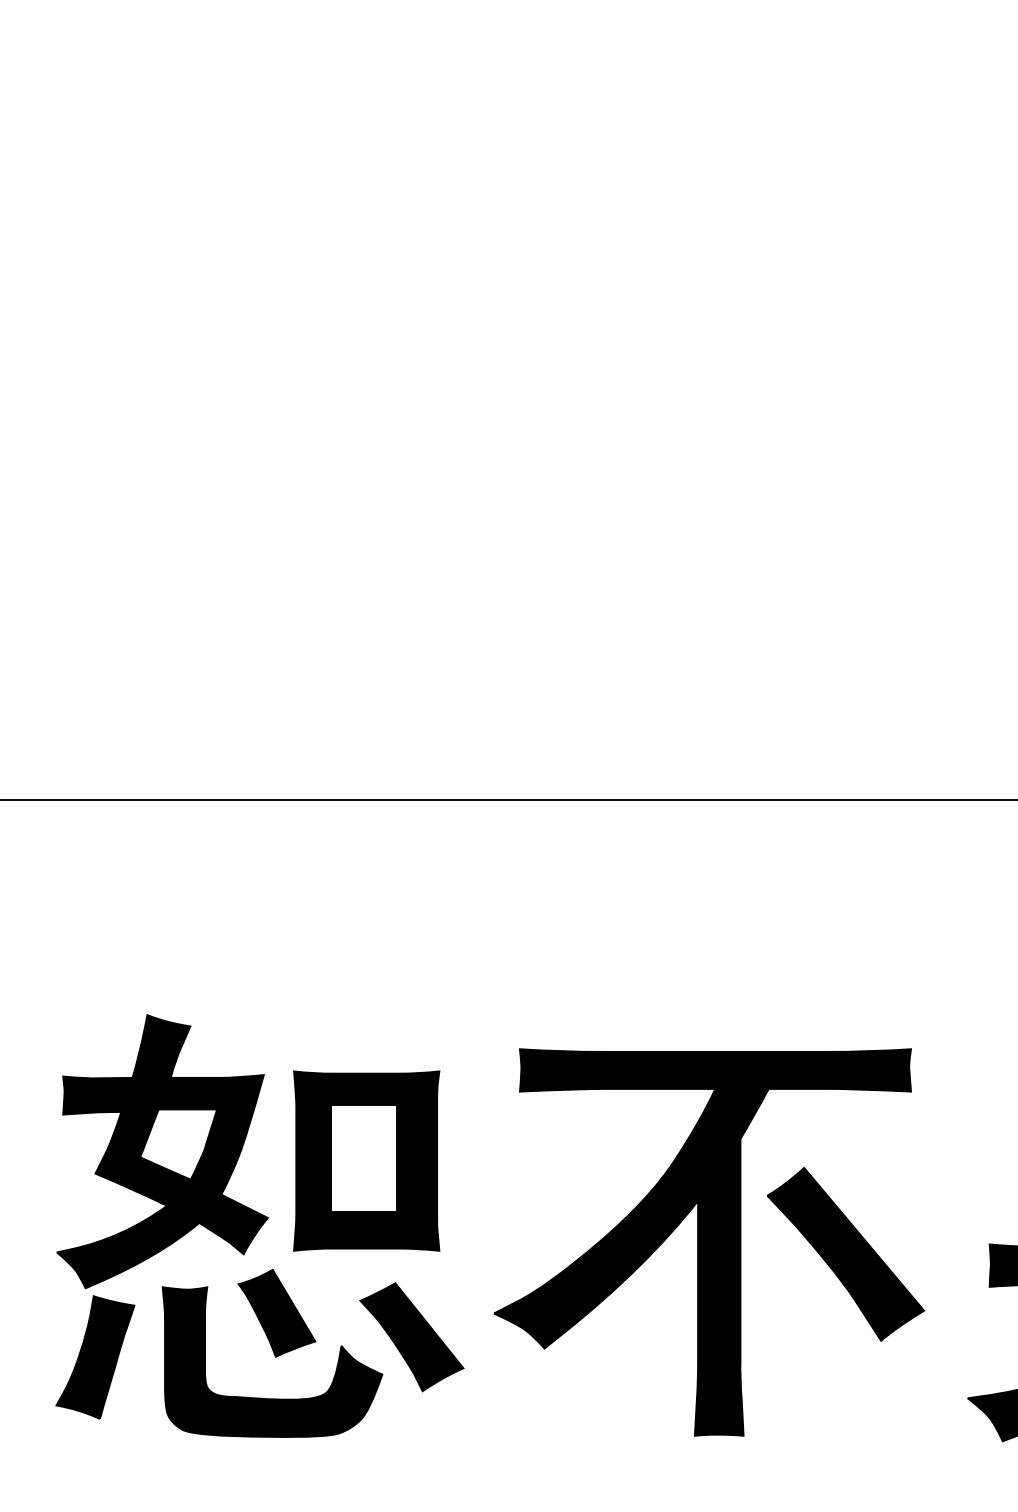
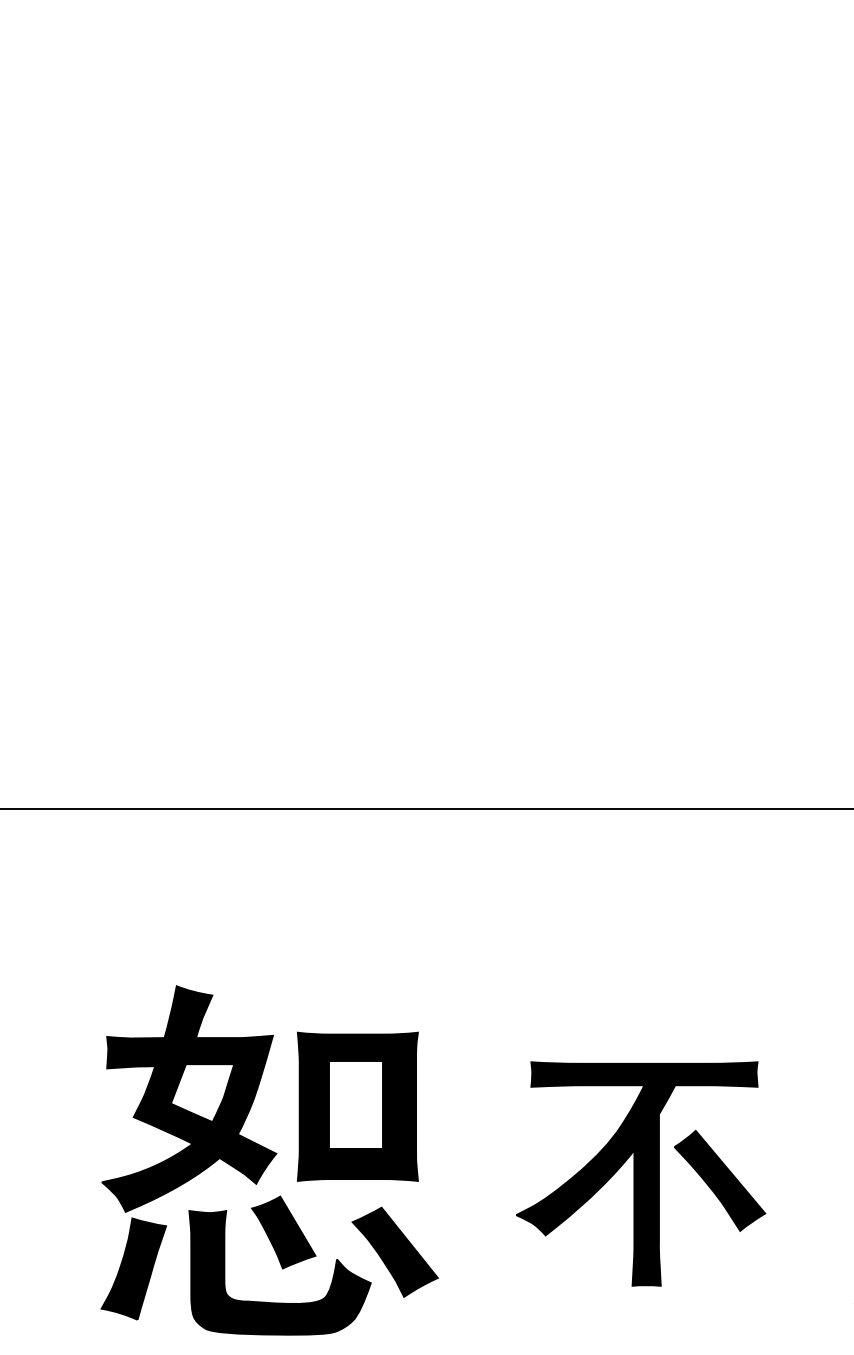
part: (708, 1241) -> (640, 1173), size x0.7

